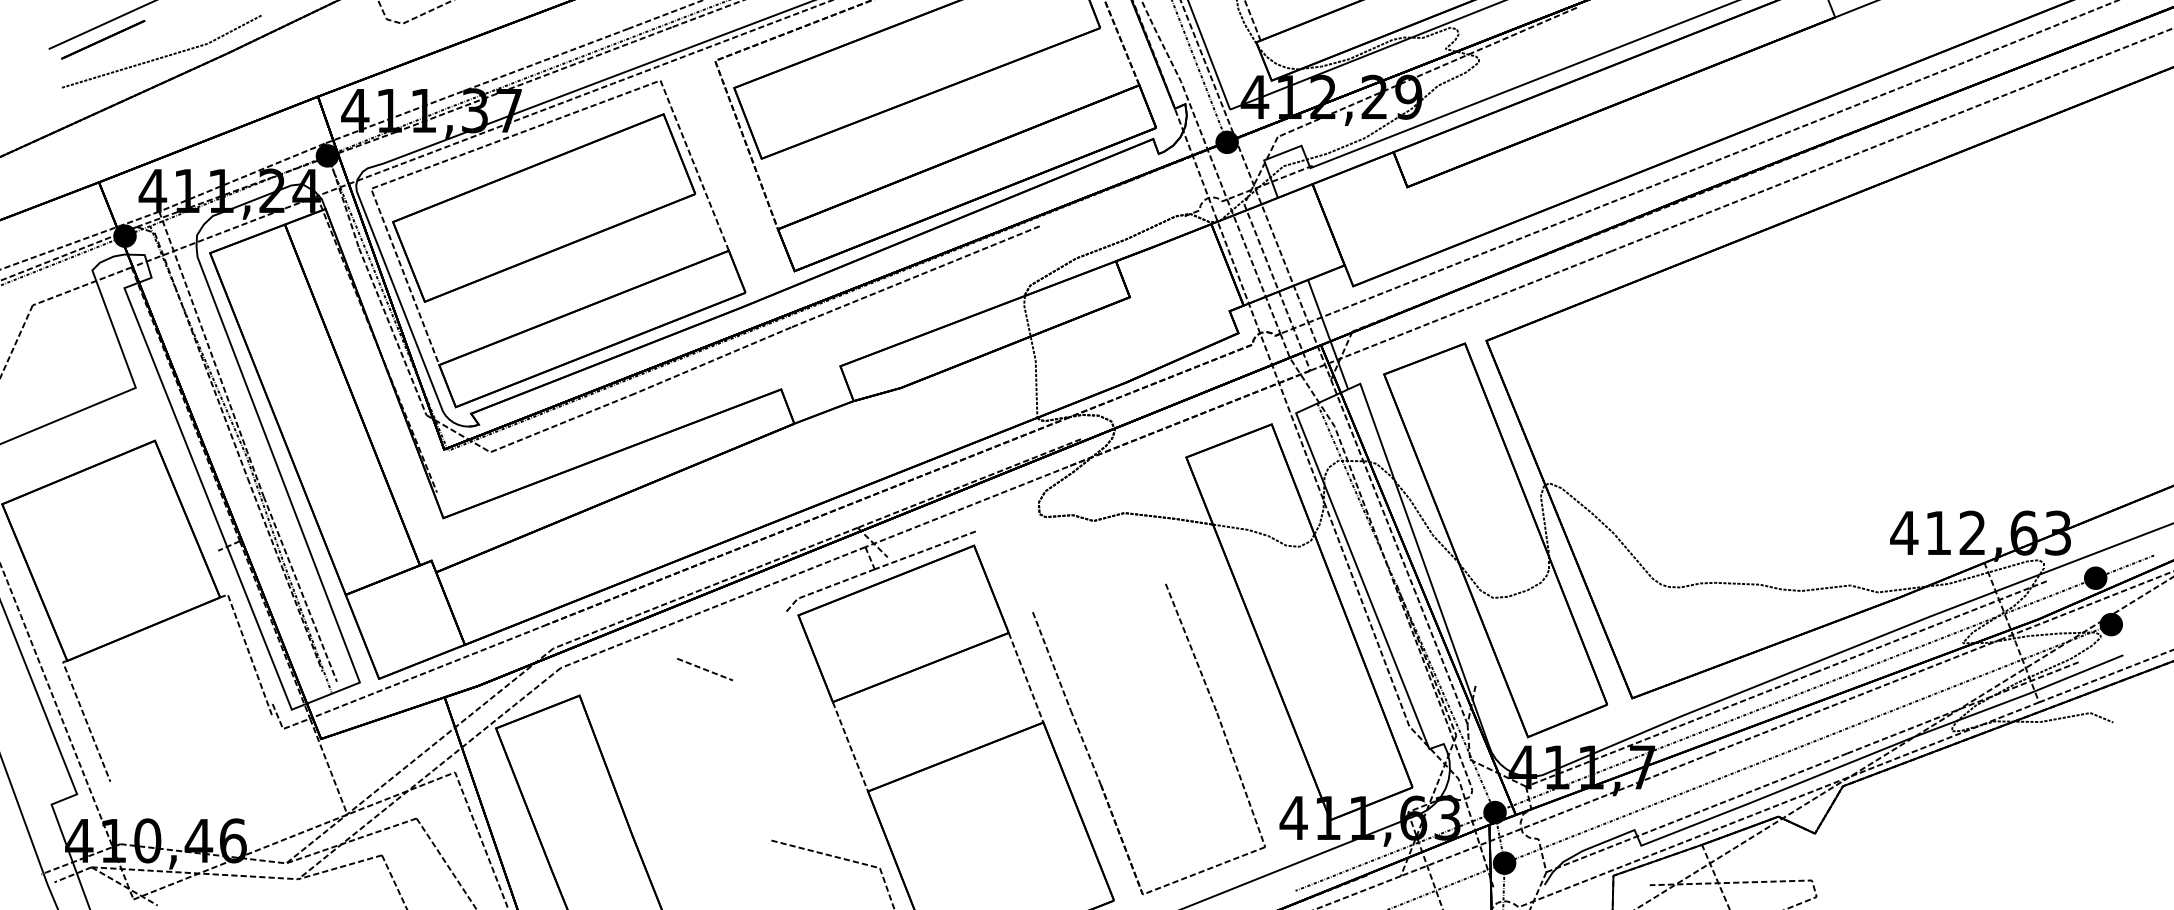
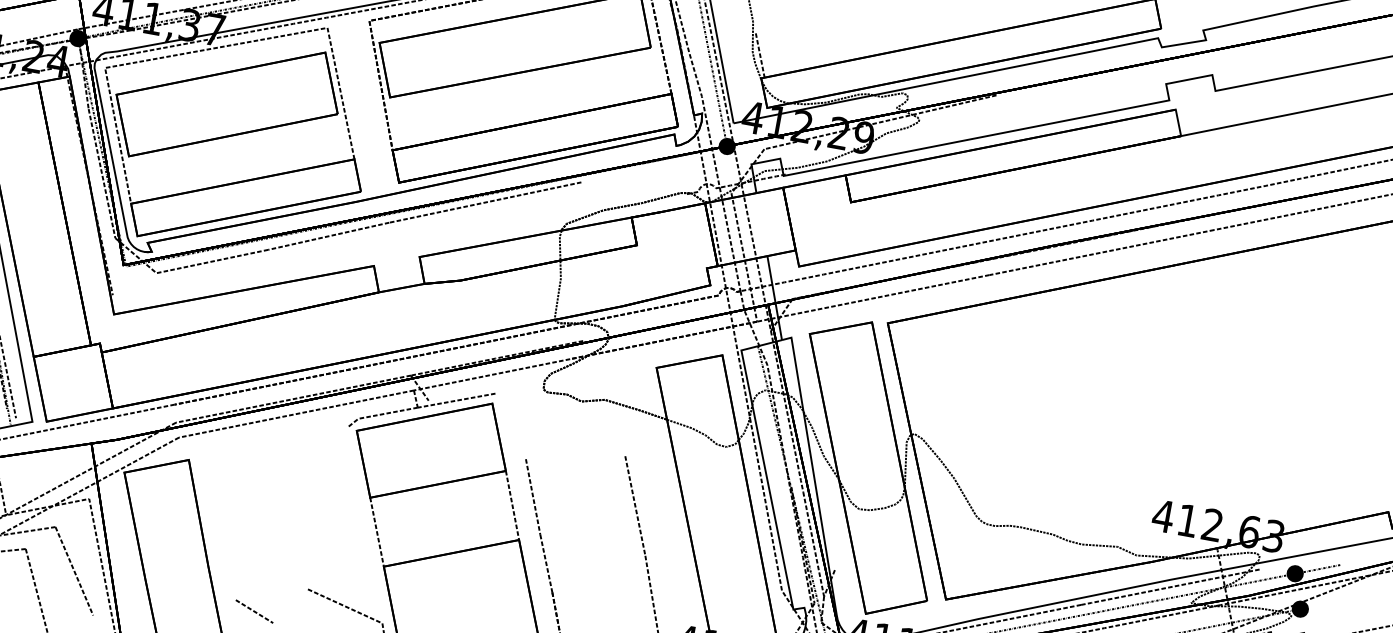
line: (705, 669) -> (254, 611), moved

